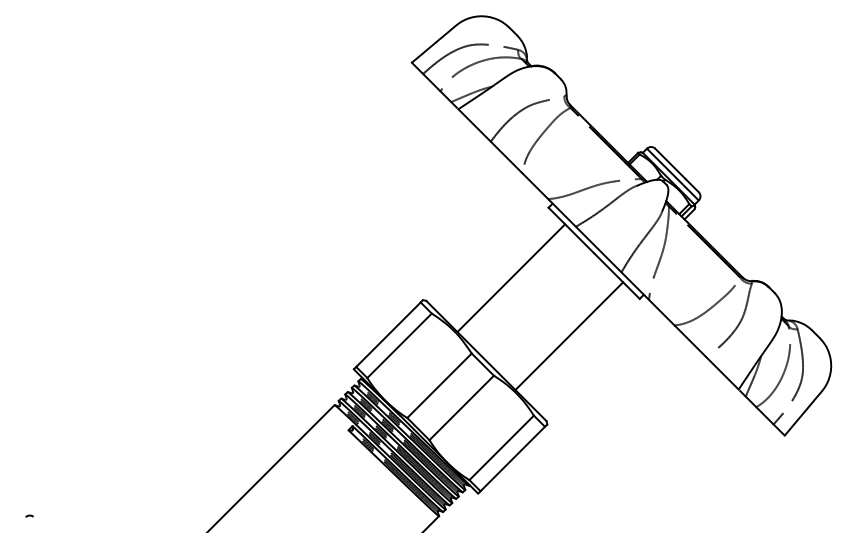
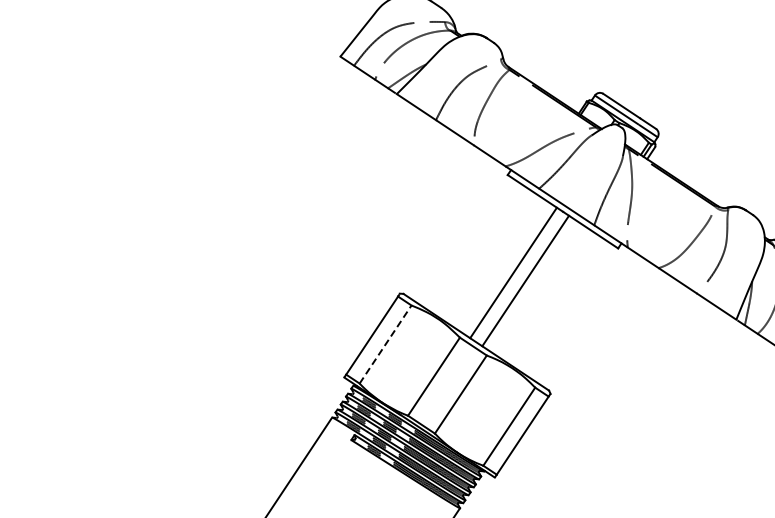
line: (511, 278) -> (513, 273), moved
line: (569, 336) -> (525, 281), moved
line: (399, 345) -> (385, 344), solid -> dashed

